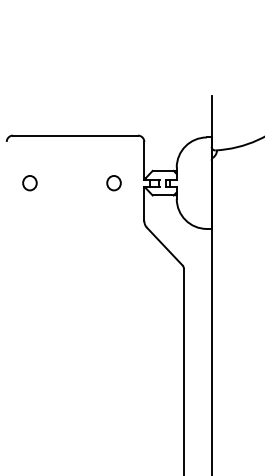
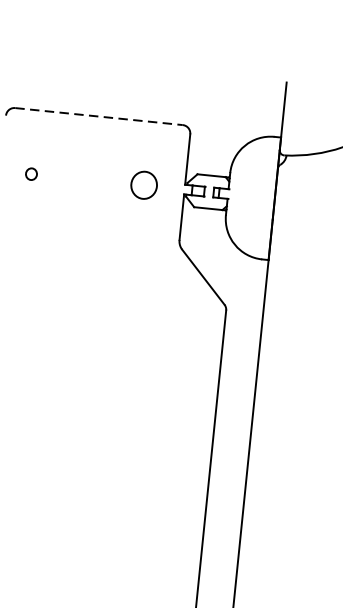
line: (76, 135) -> (100, 116), solid -> dashed
part: (29, 183) -> (30, 174), size x0.6
part: (113, 183) -> (143, 185), size x1.4

